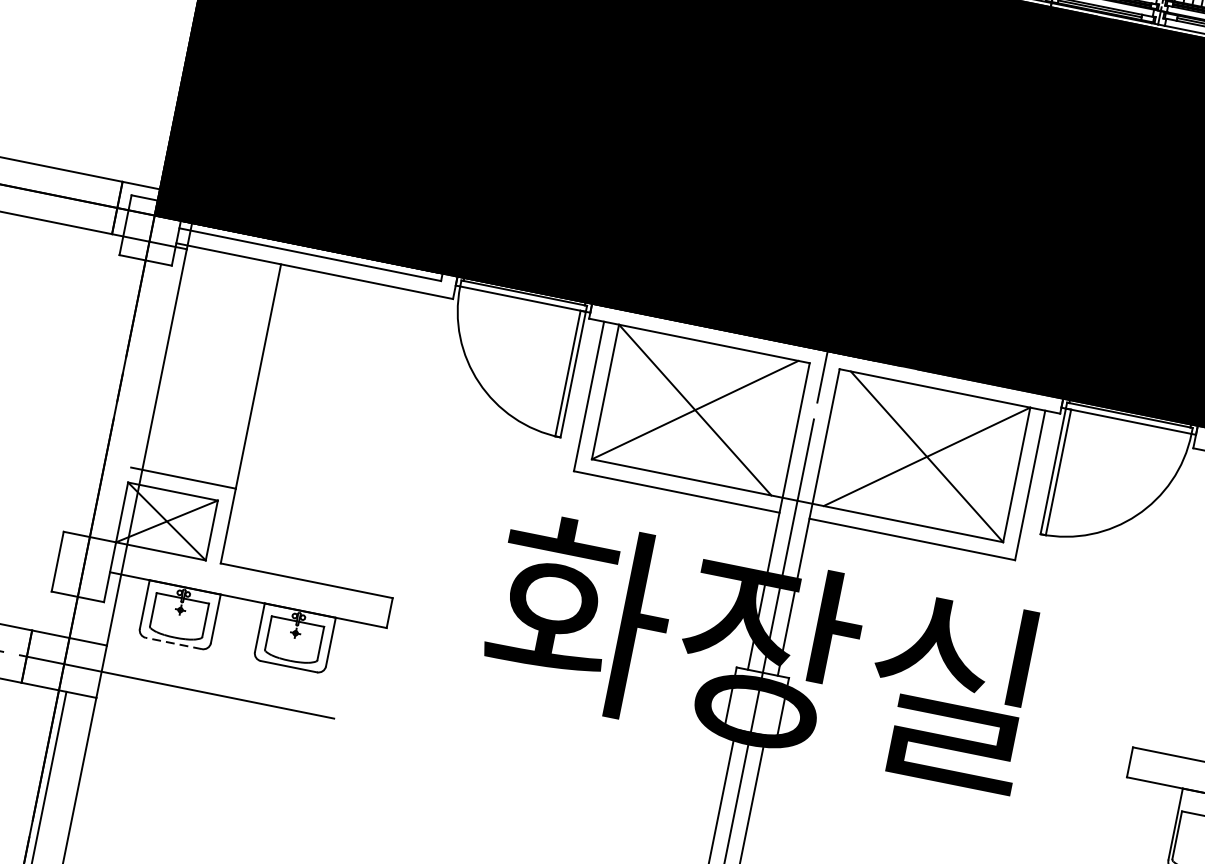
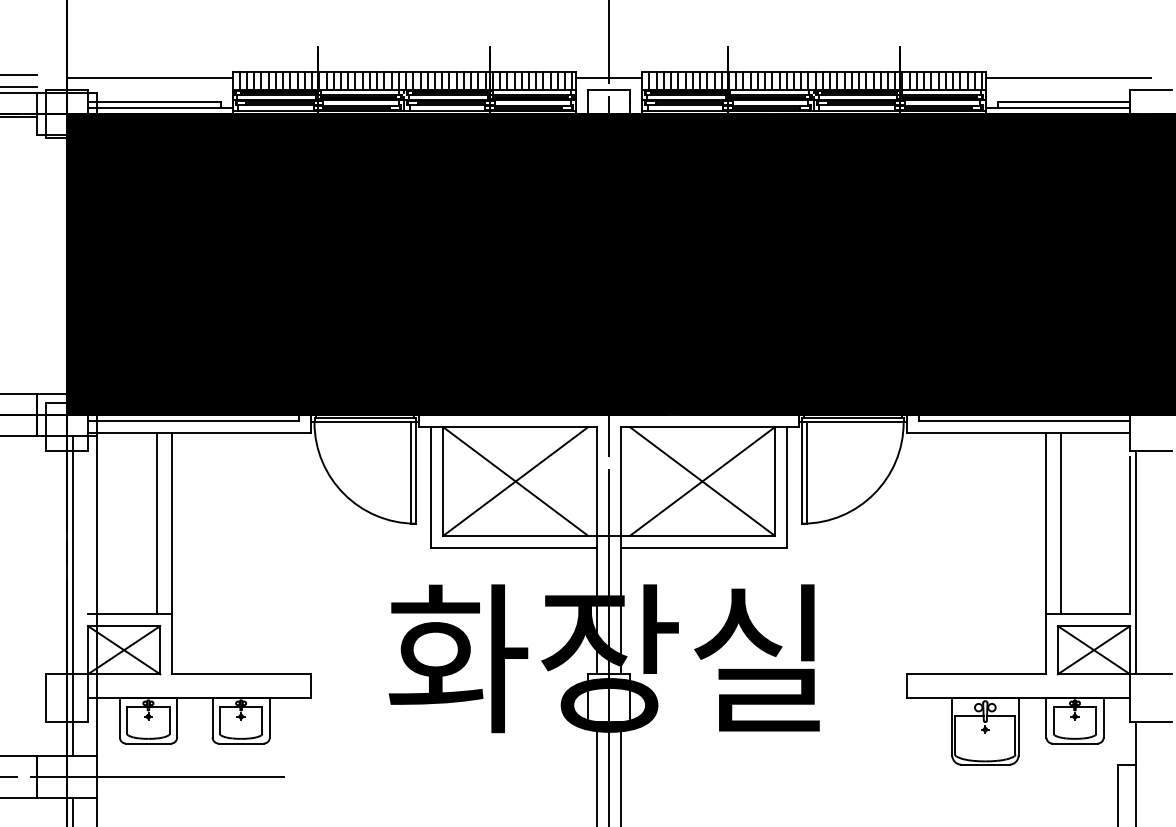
line: (240, 372) -> (157, 523), added
line: (116, 440) -> (72, 595), added
line: (173, 643) -> (148, 743), dashed -> solid

